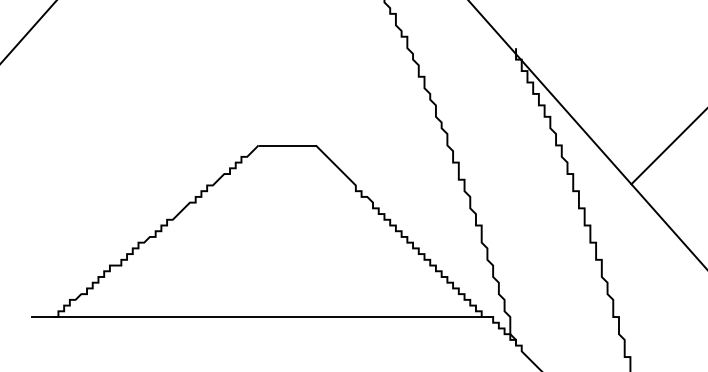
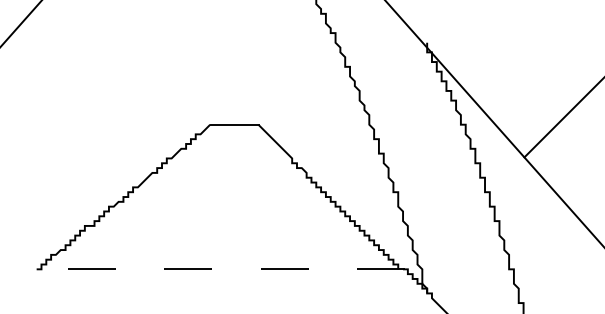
line: (260, 317) -> (211, 269), solid -> dashed

